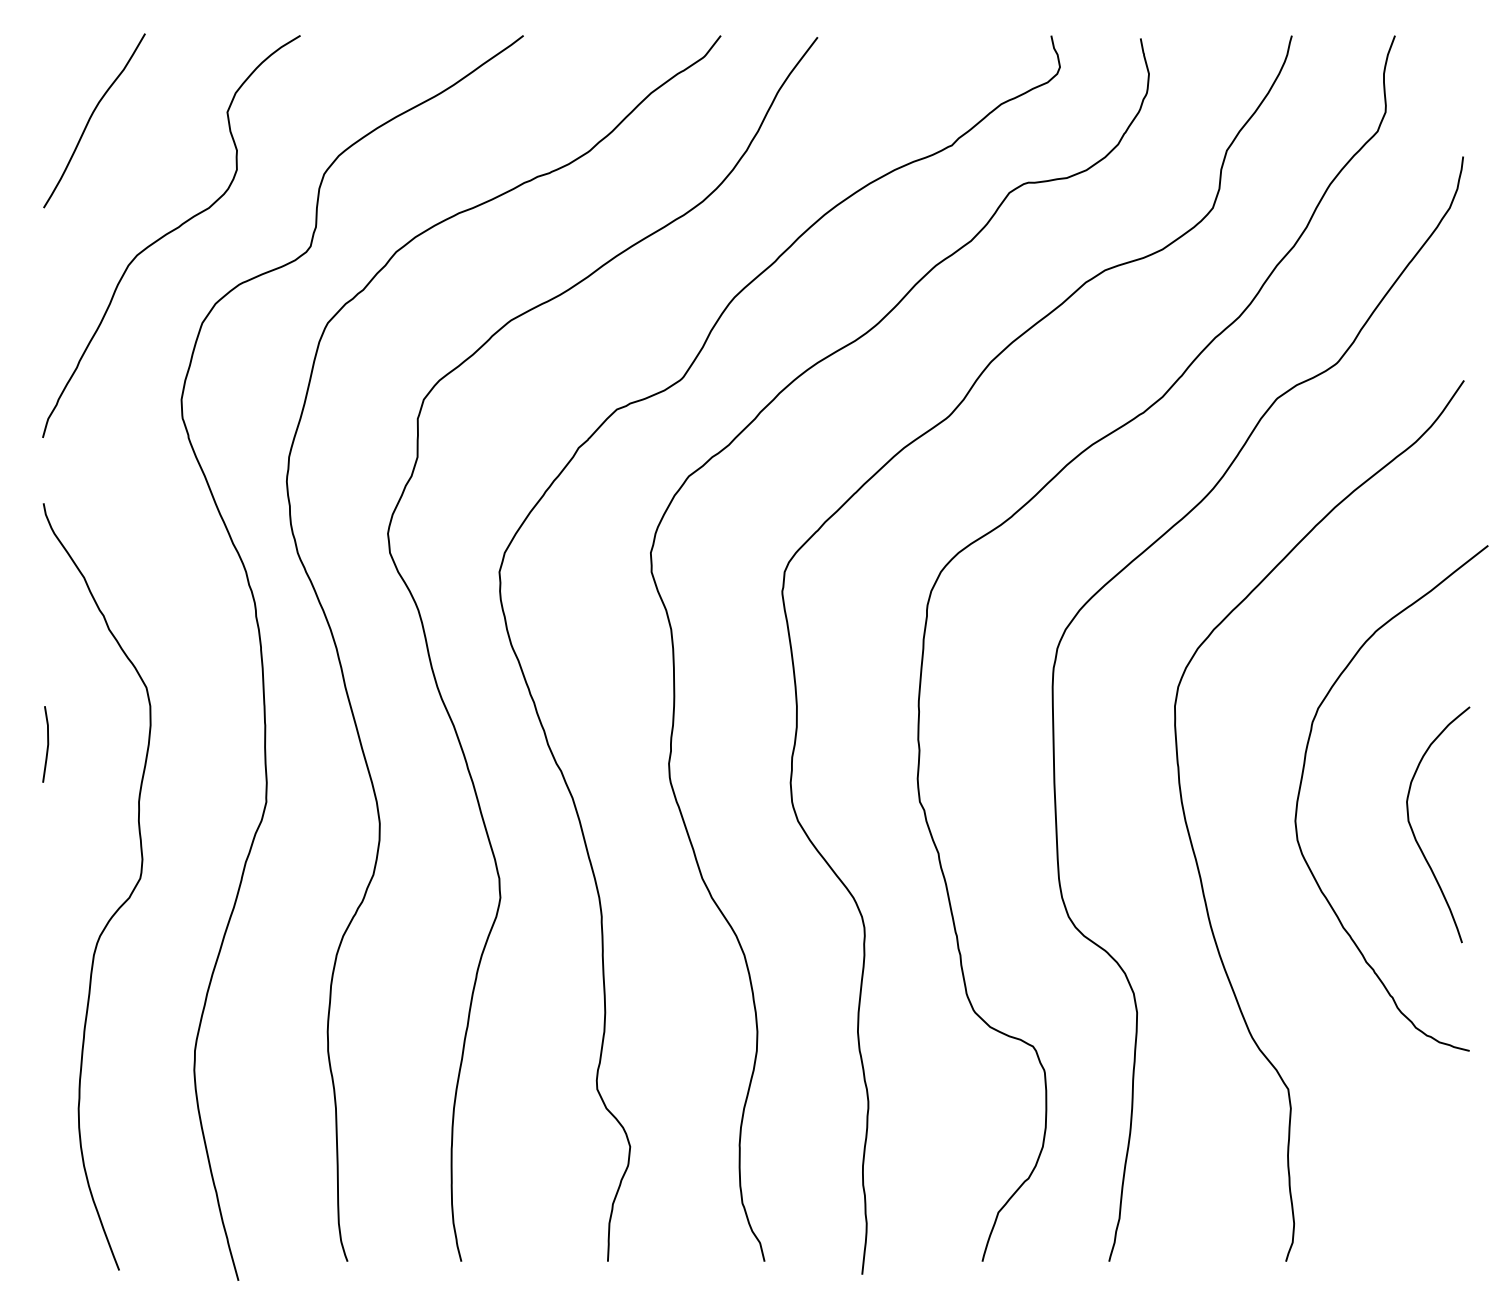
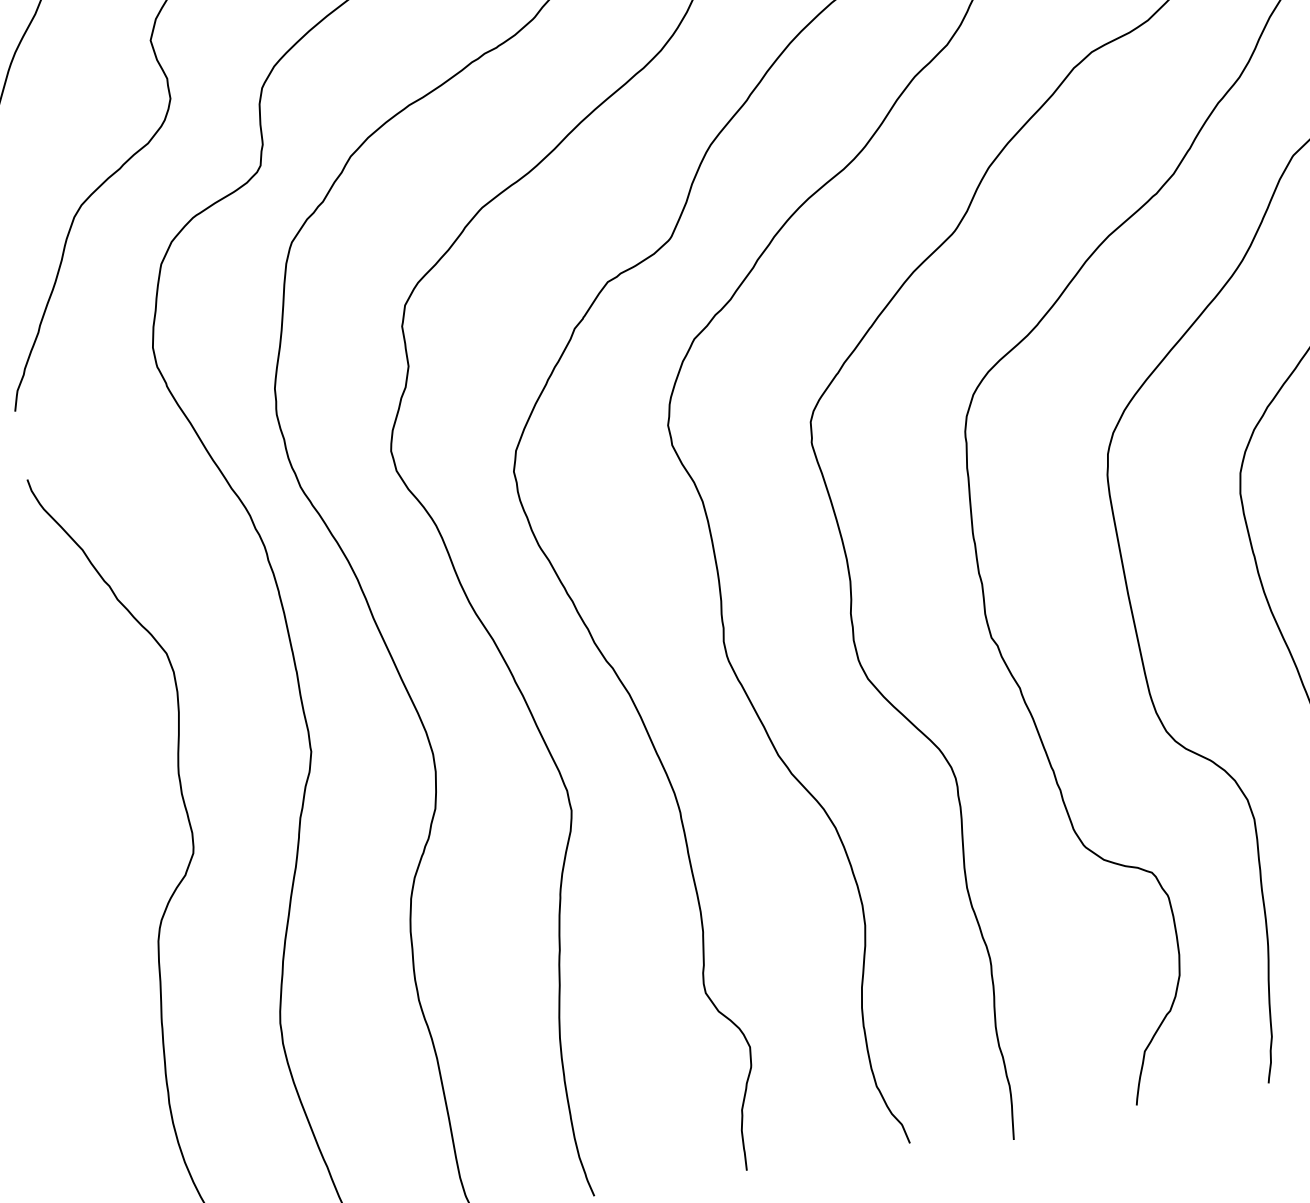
line: (47, 744) -> (73, 729), removed

